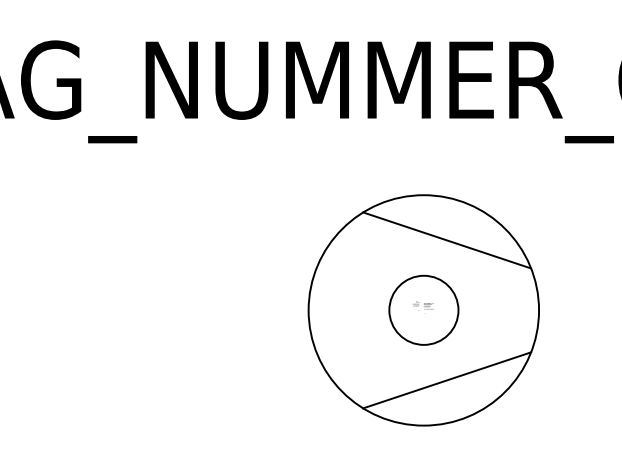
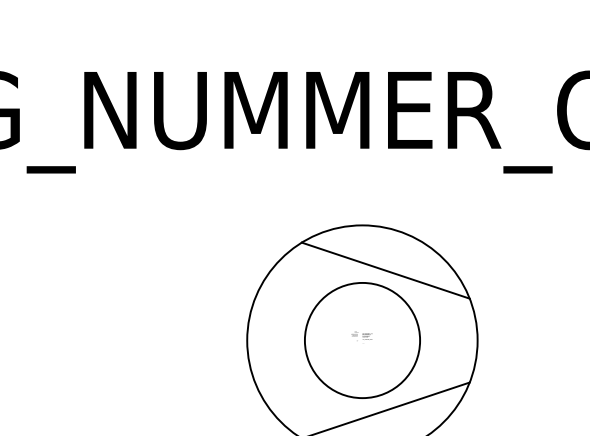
circle: (423, 309) -> (362, 339), size x1.67

